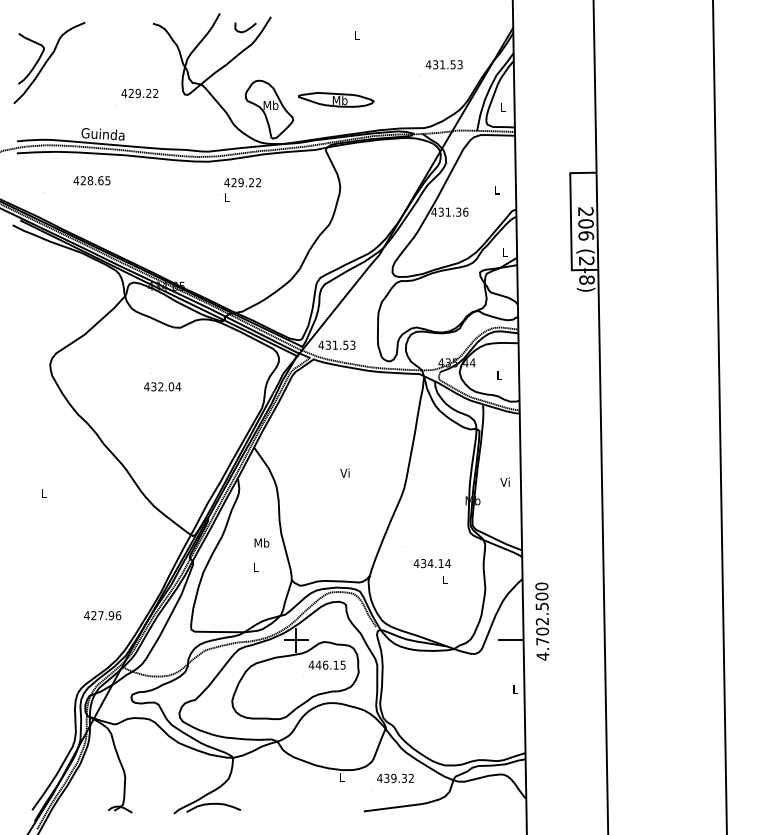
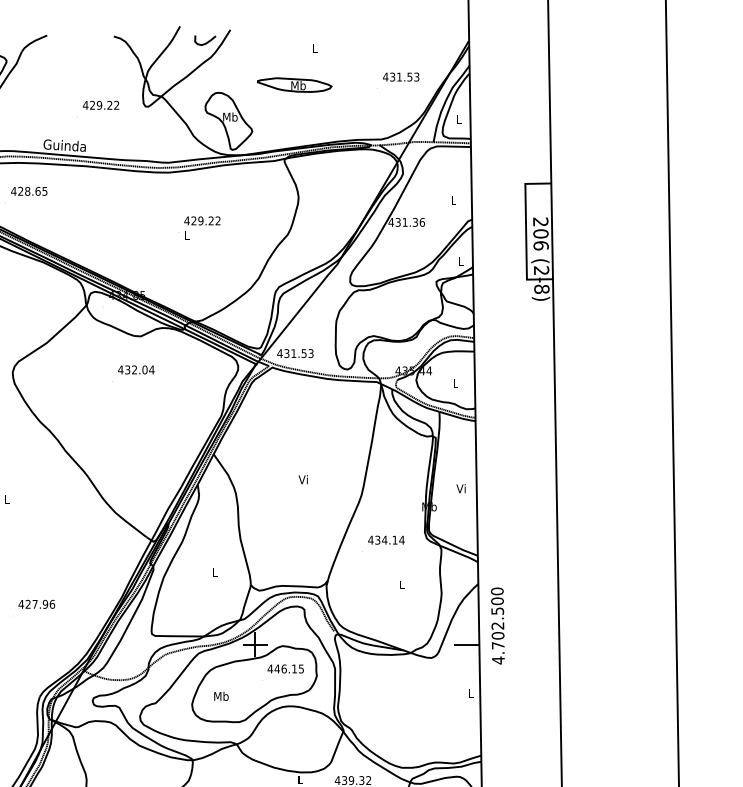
part: (336, 99) -> (294, 84), moved
text: (91, 180) -> (28, 191), moved
text: (239, 189) -> (199, 227), moved
text: (162, 386) -> (136, 369), moved
text: (261, 542) -> (220, 695), moved
text: (431, 563) -> (385, 540), moved
text: (102, 615) -> (36, 604), moved

